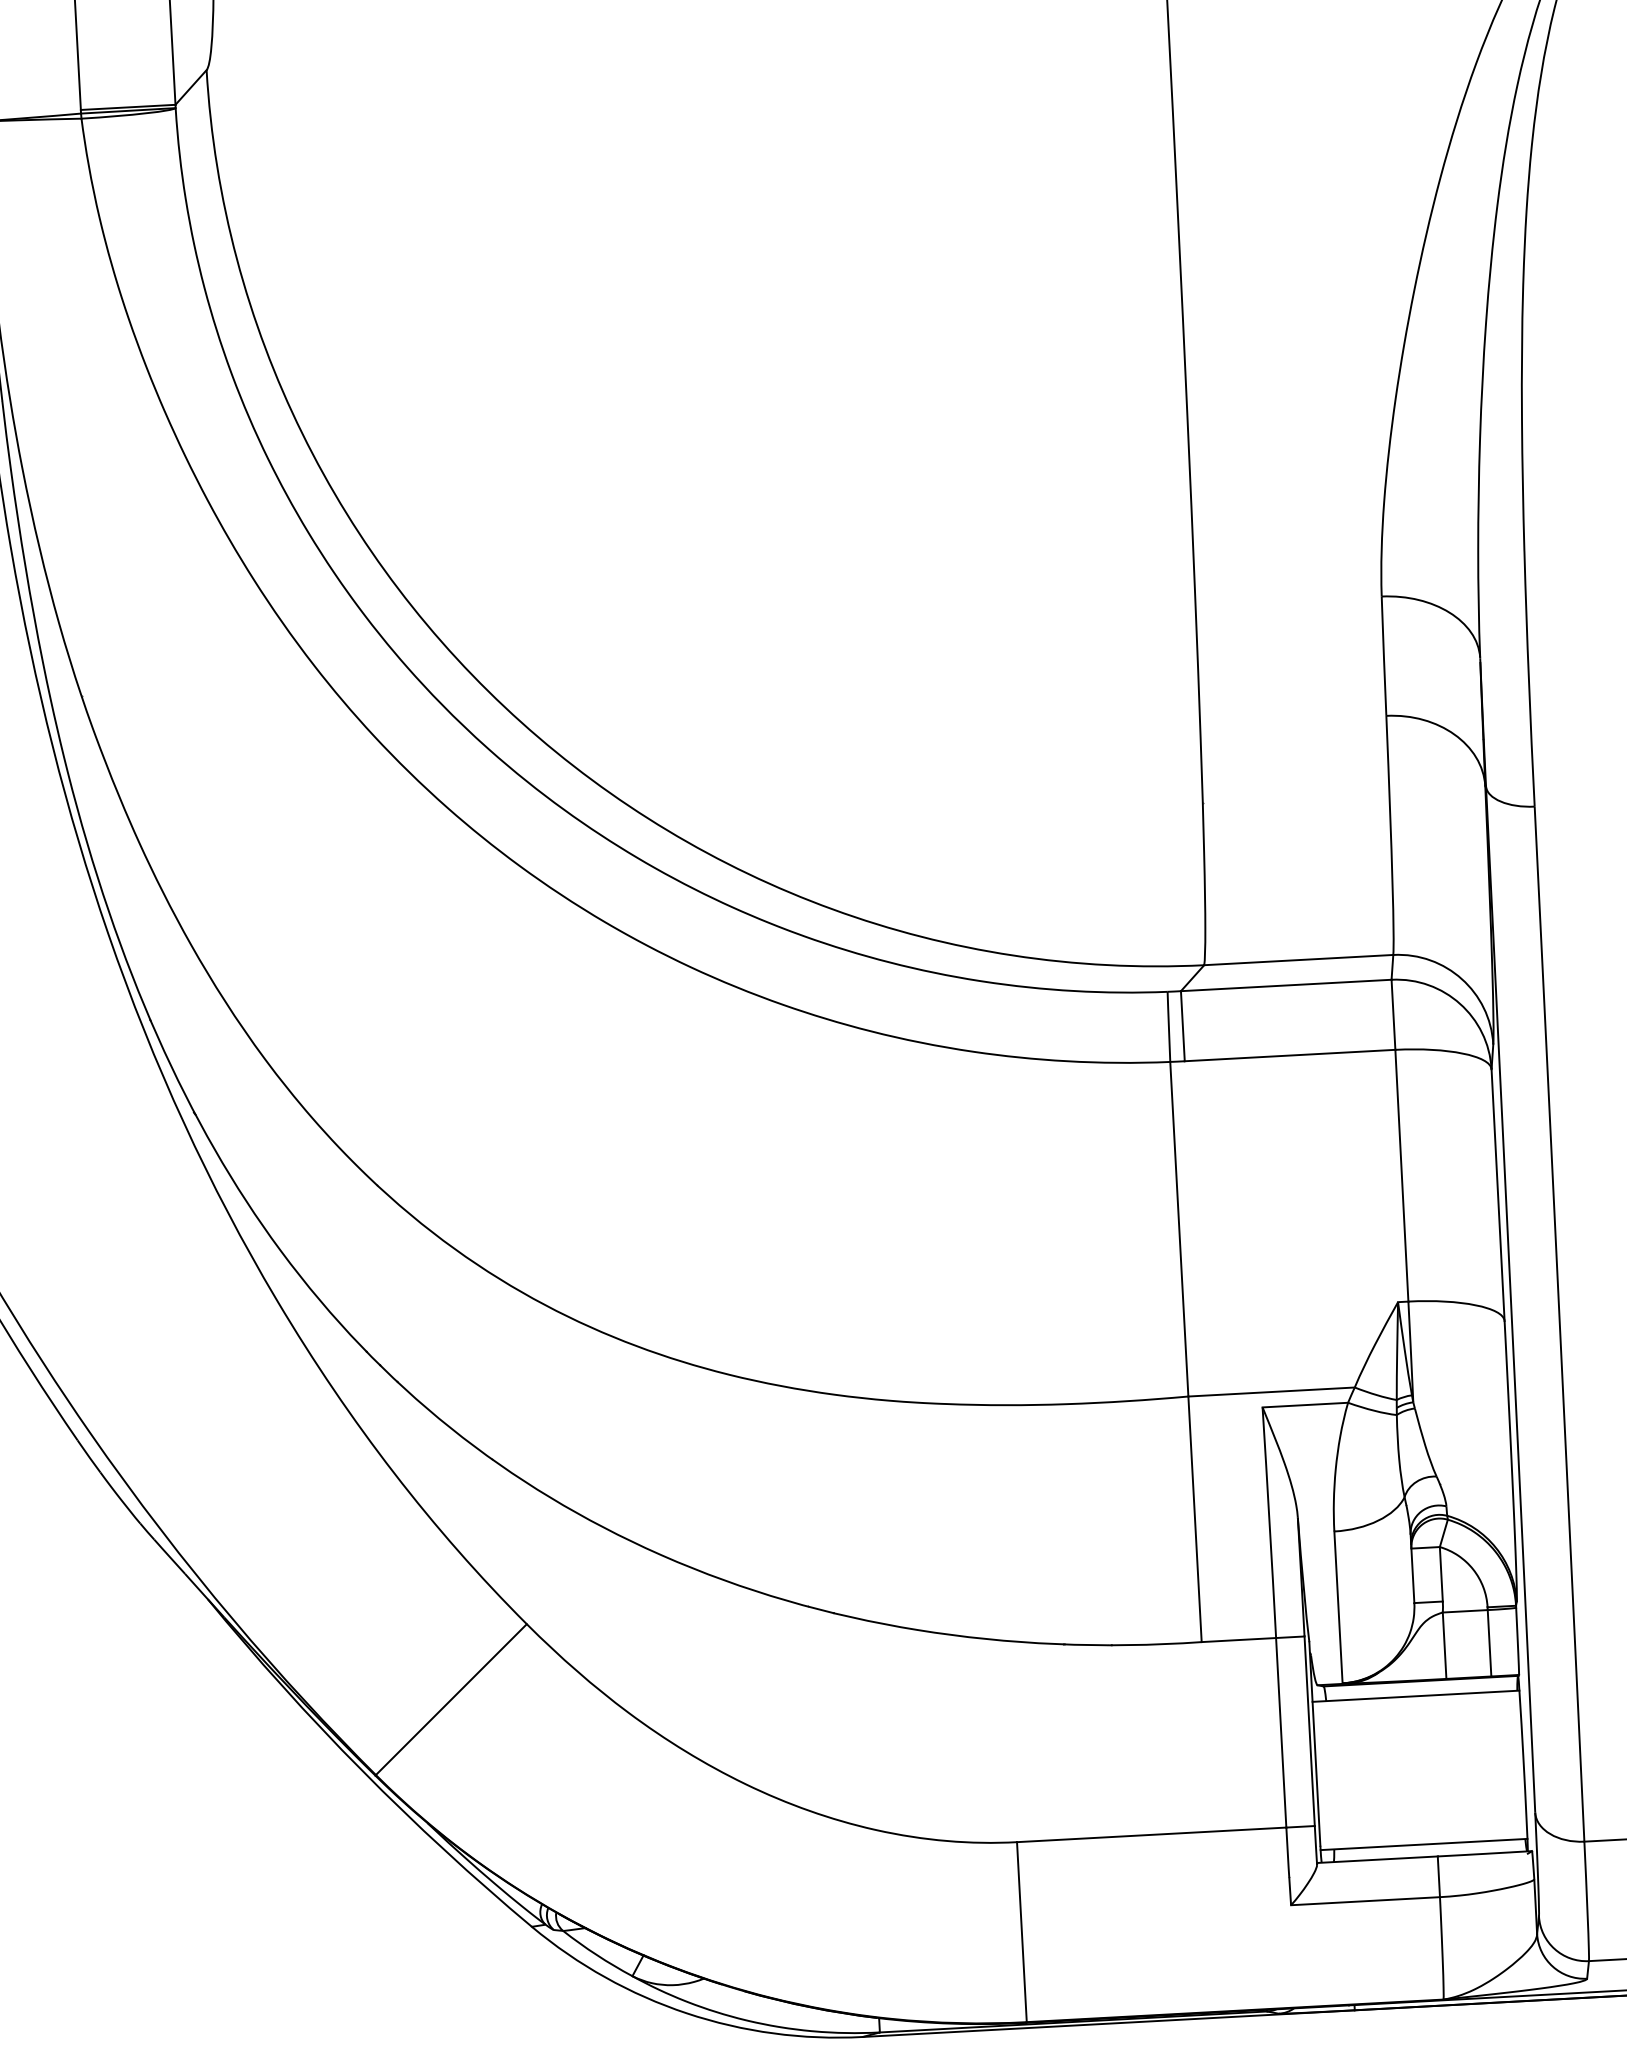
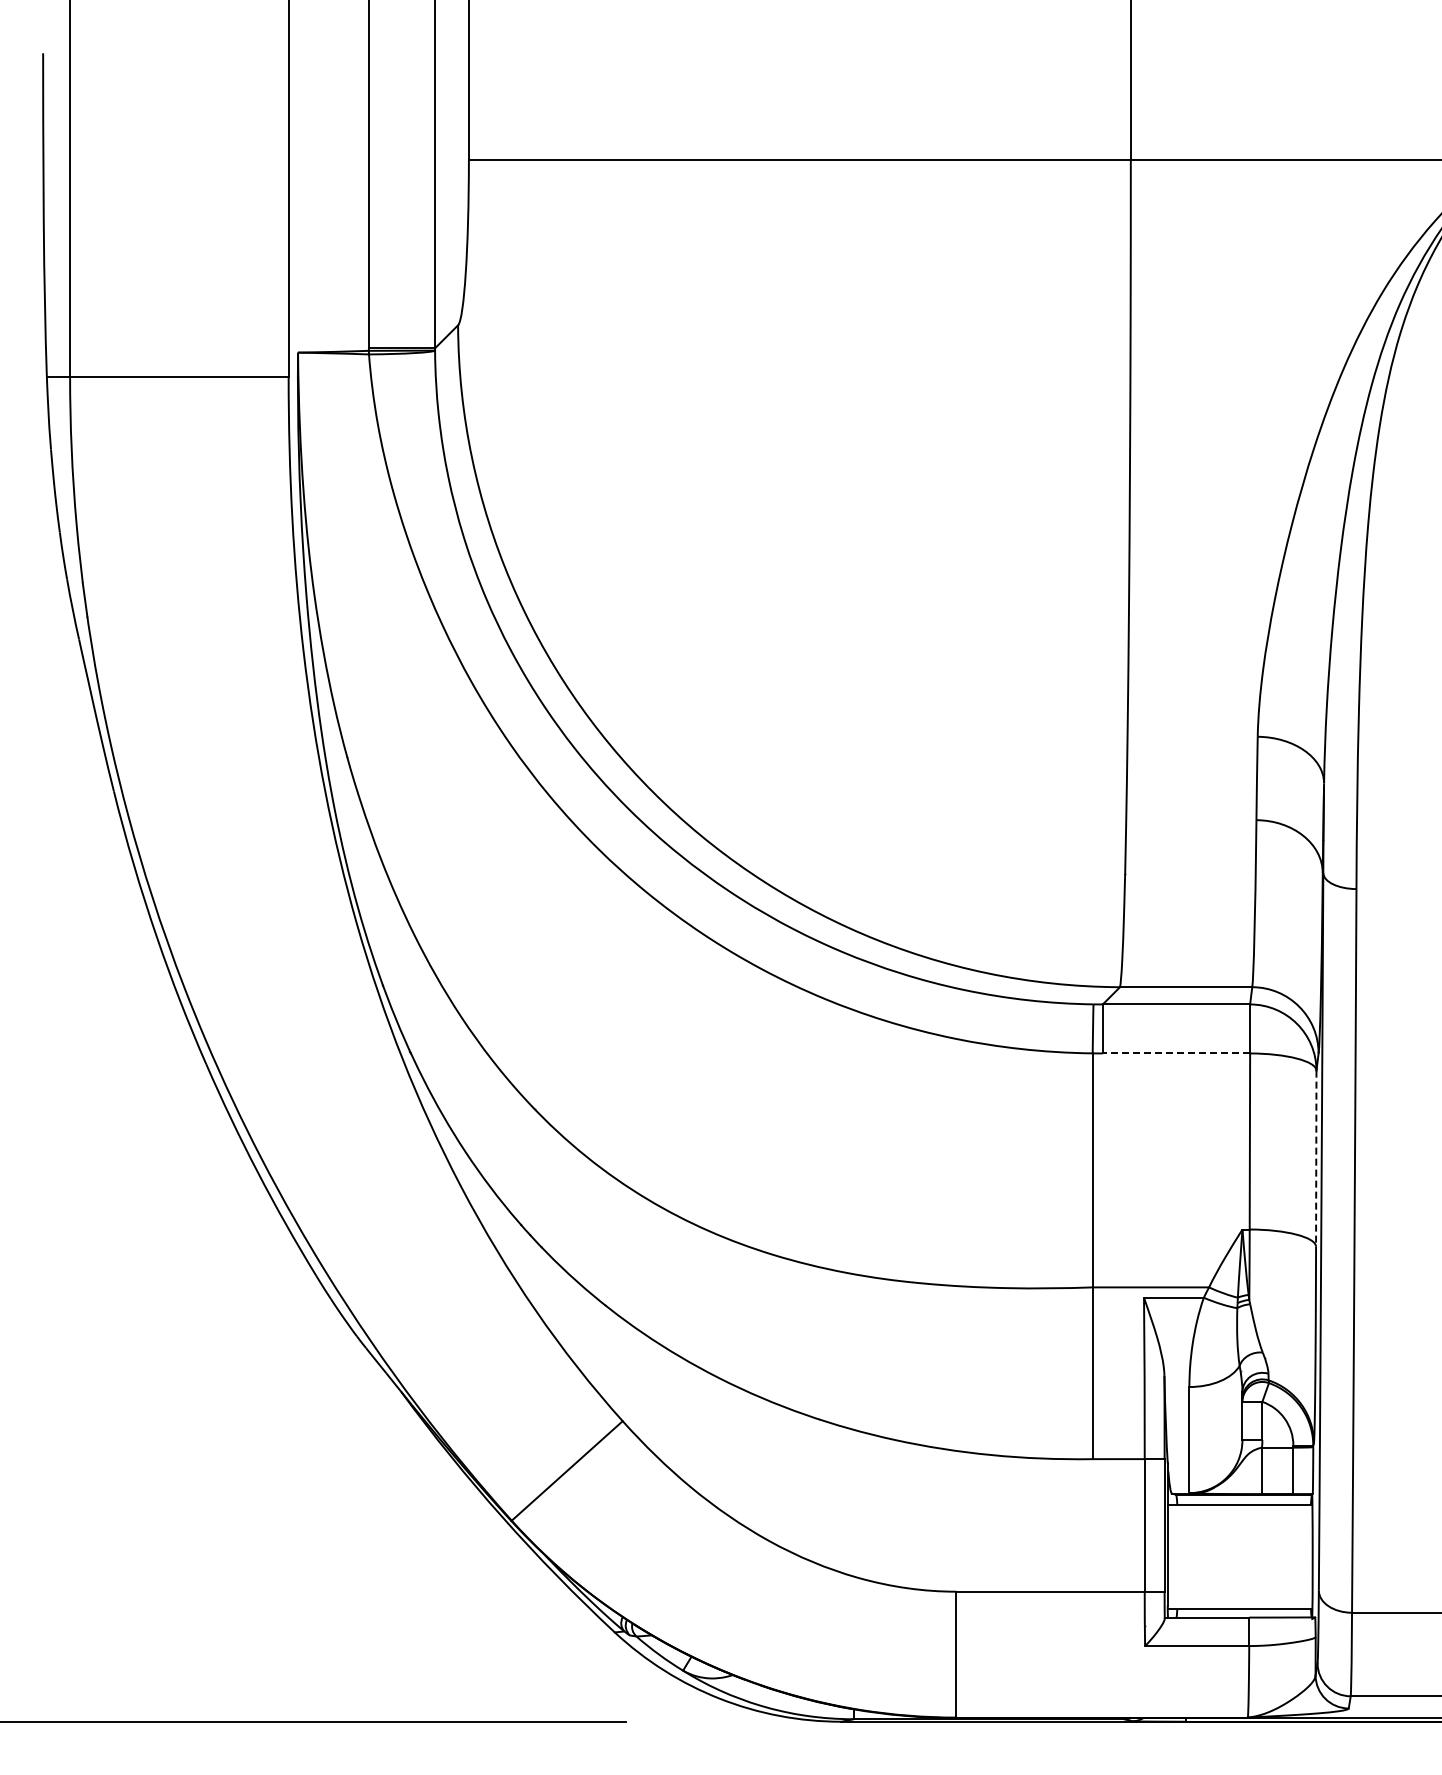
line: (1290, 1055) -> (1176, 1053), solid -> dashed
line: (1498, 1196) -> (1316, 1159), solid -> dashed

